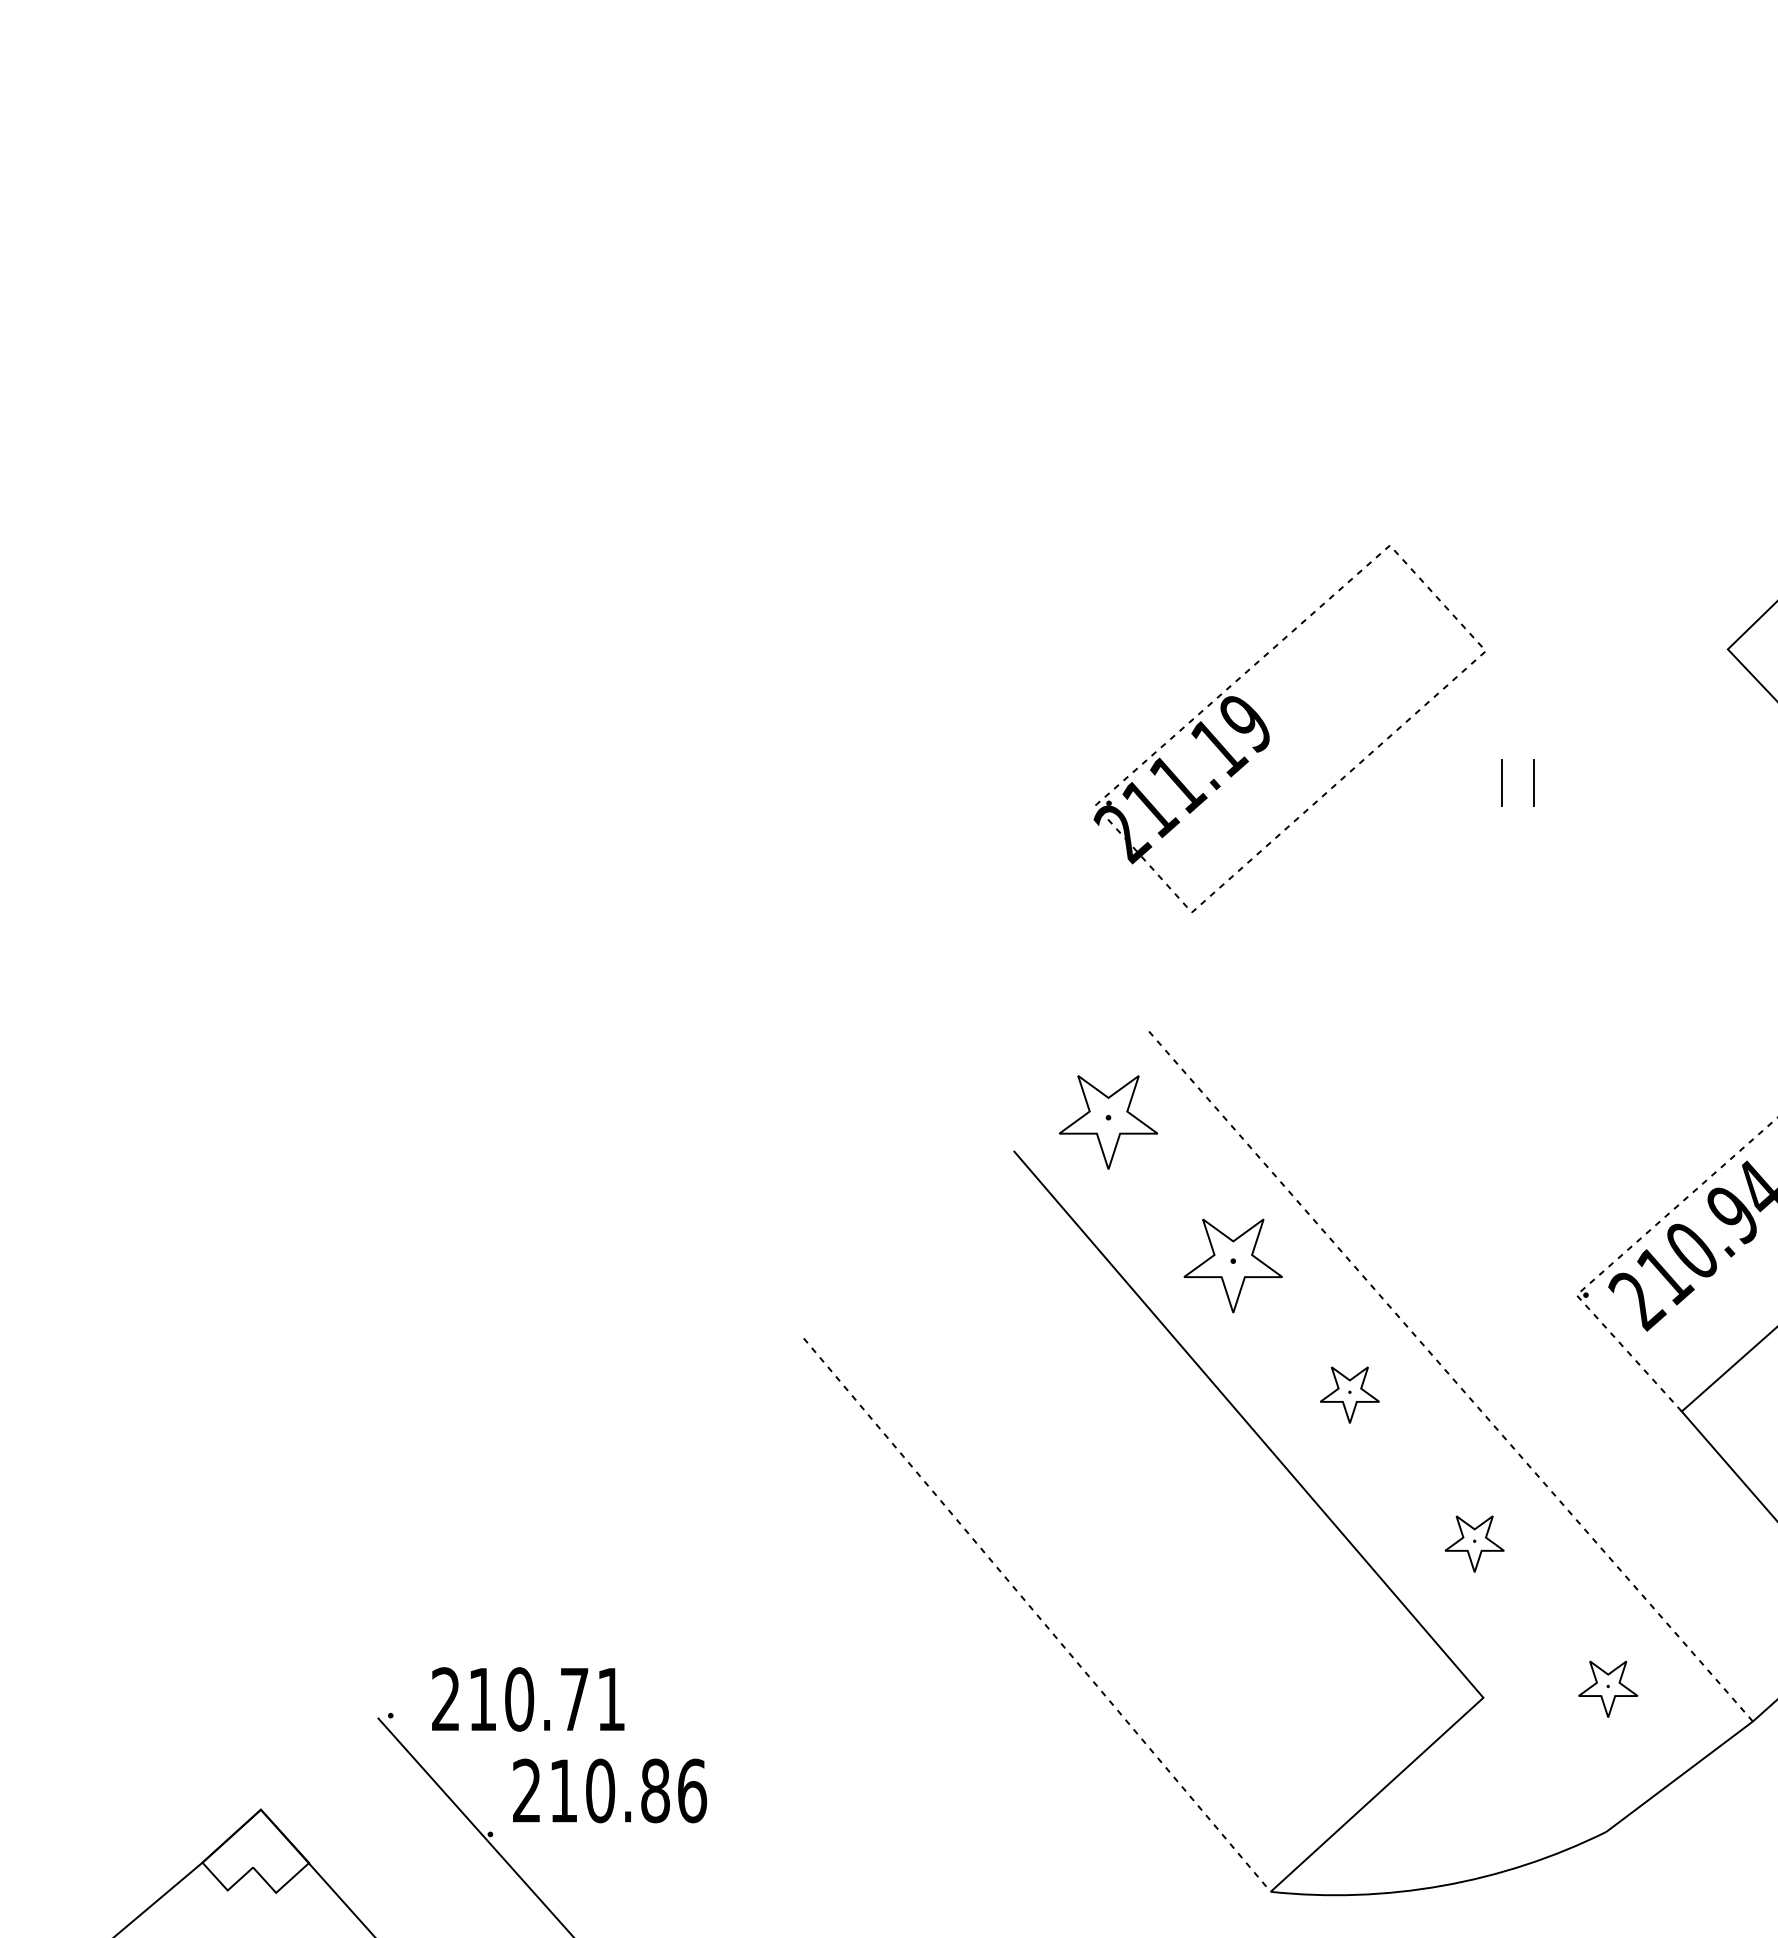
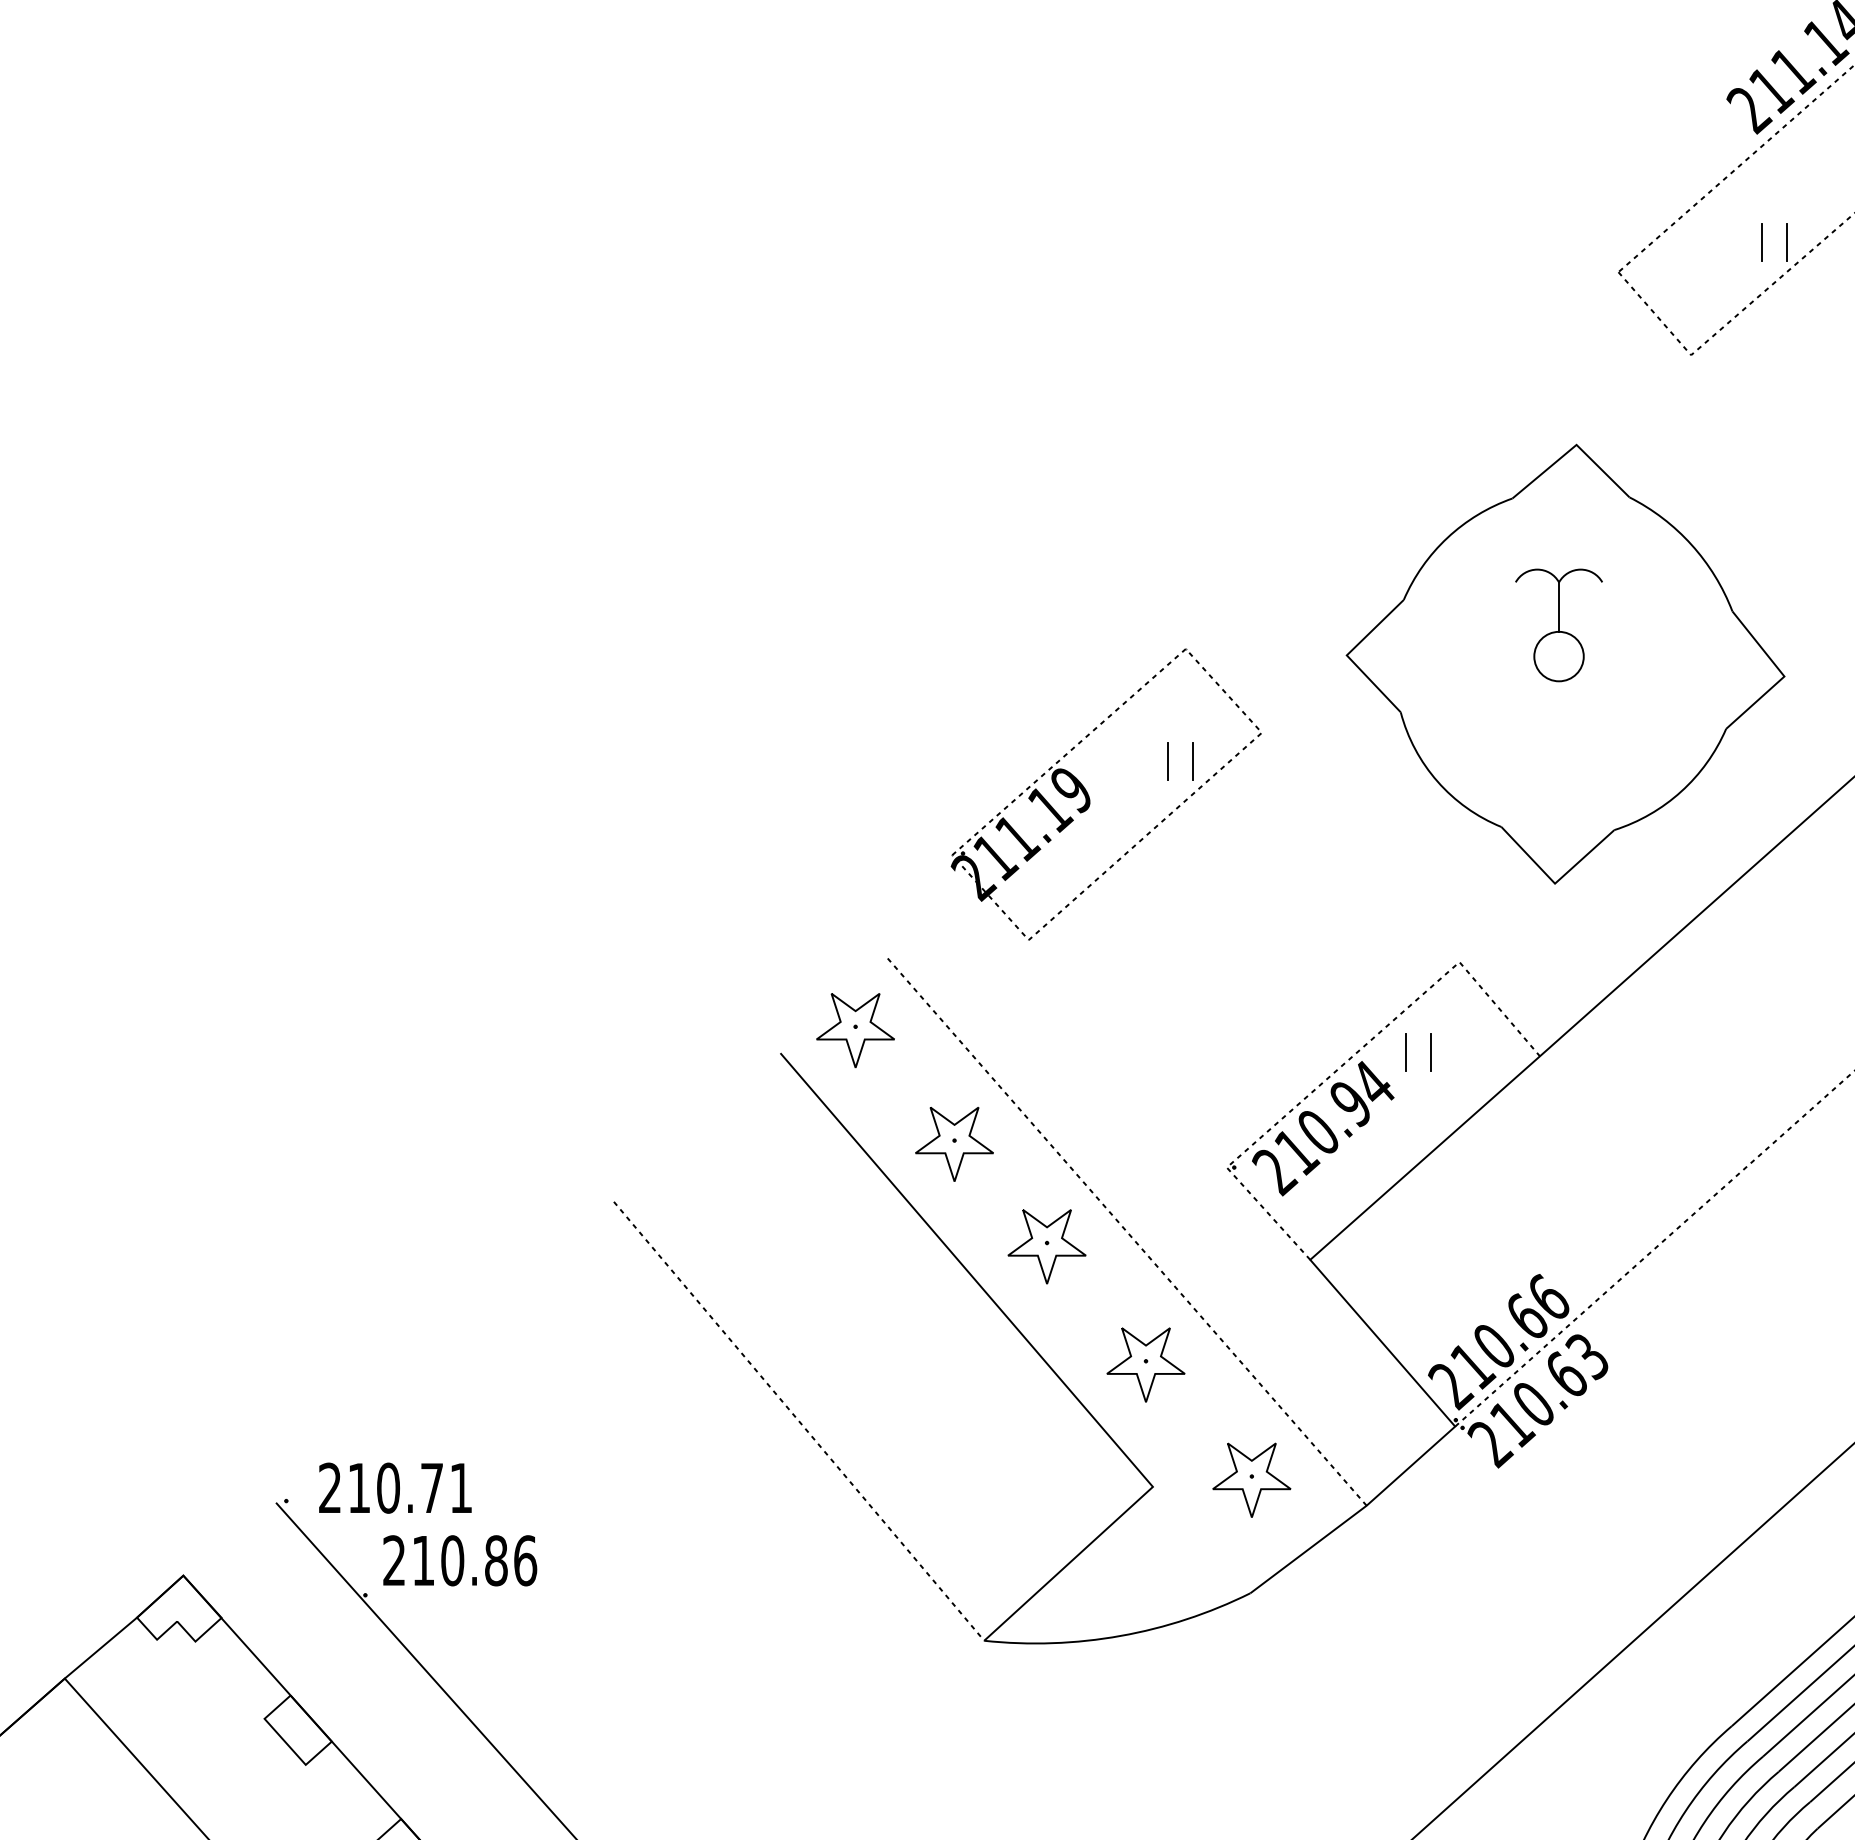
part: (1269, 735) -> (1090, 799), moved
part: (1349, 1394) -> (1046, 1246), size x1.67
part: (1474, 1543) -> (1145, 1364), size x1.67
part: (1607, 1688) -> (1251, 1479), size x1.67

